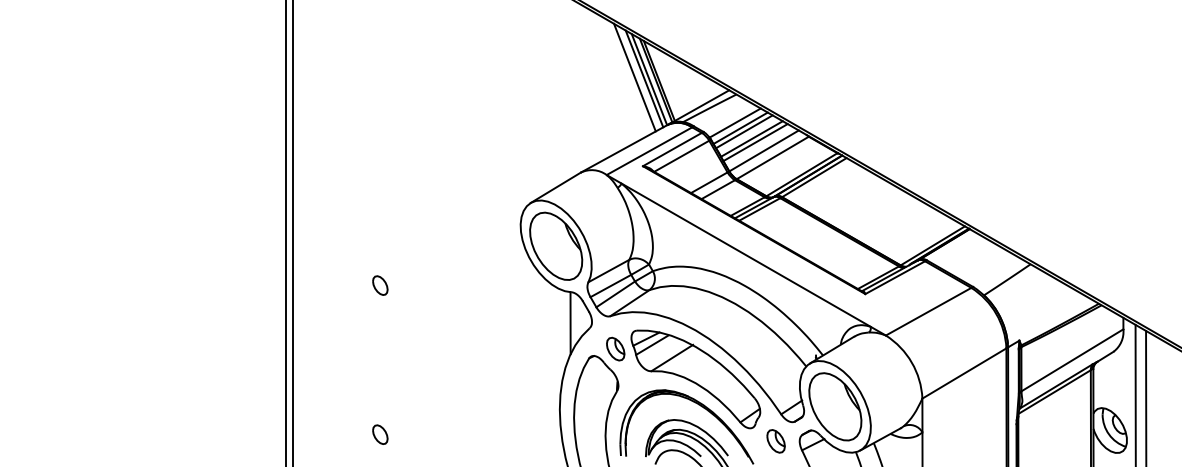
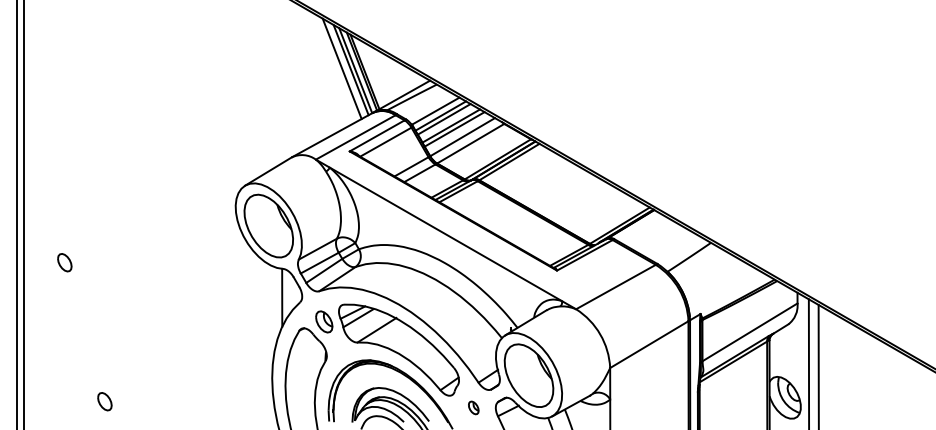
part: (380, 285) -> (64, 262), moved
part: (775, 441) -> (473, 408), size x0.6

